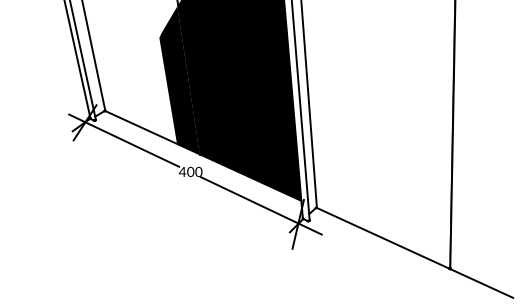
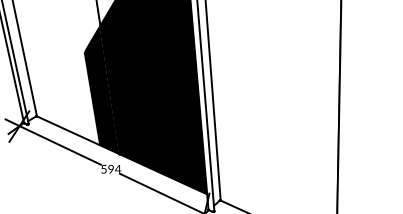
text: (190, 171) -> (110, 168), 400 -> 594

